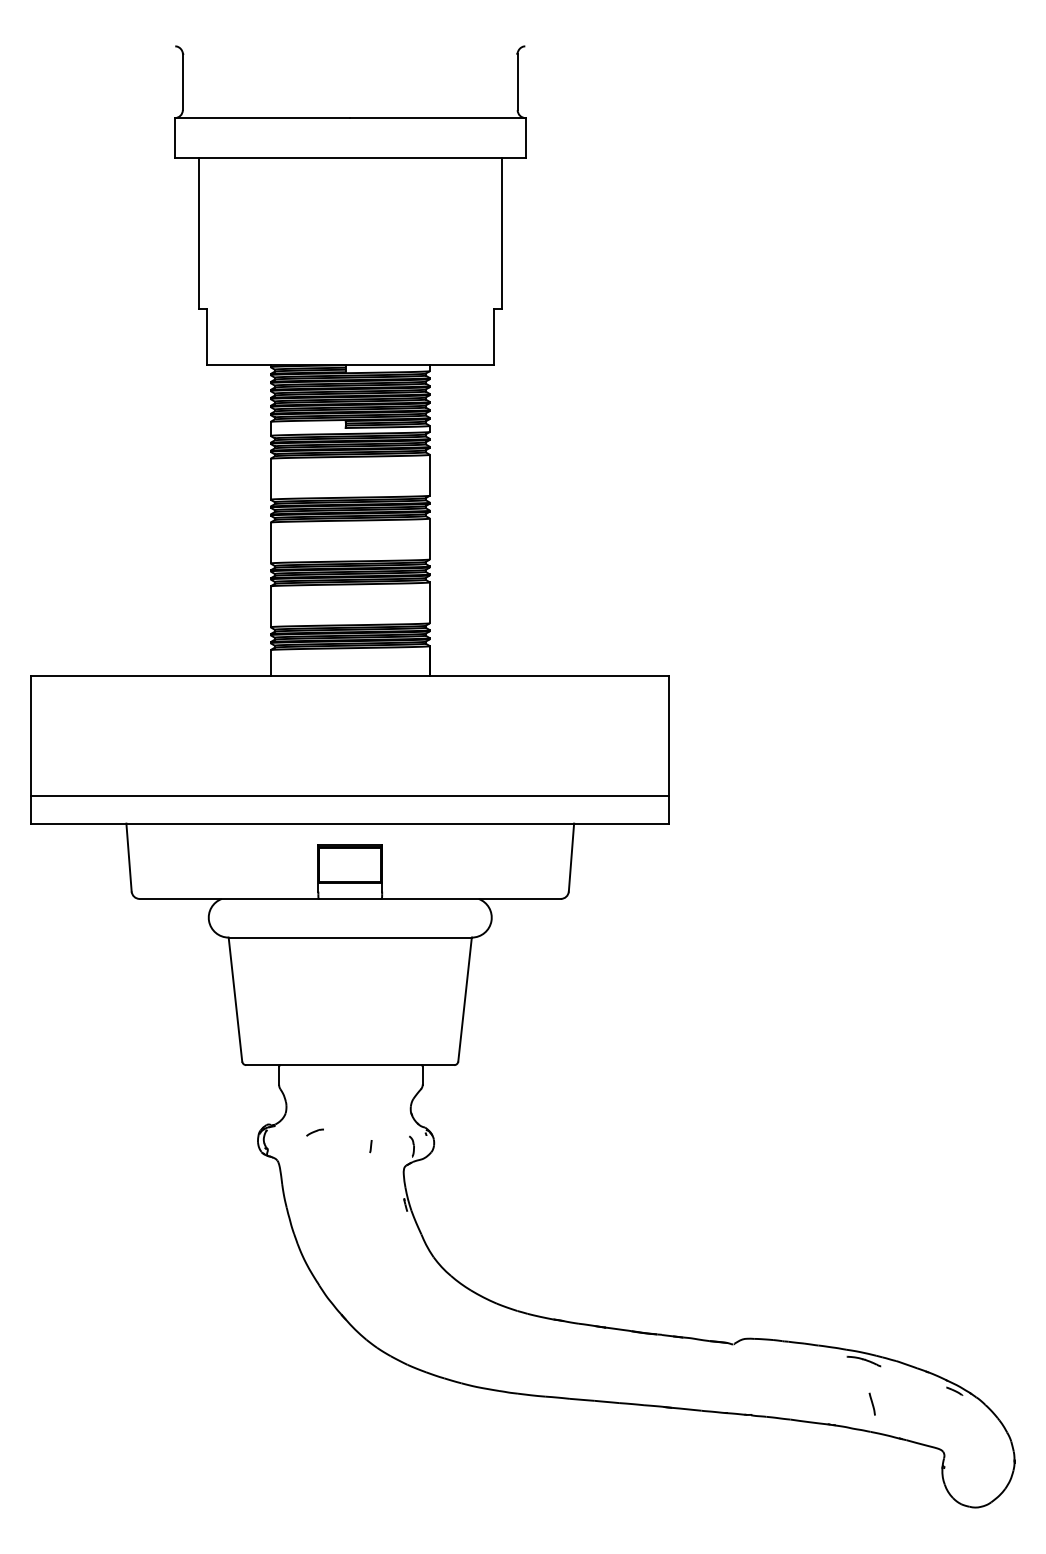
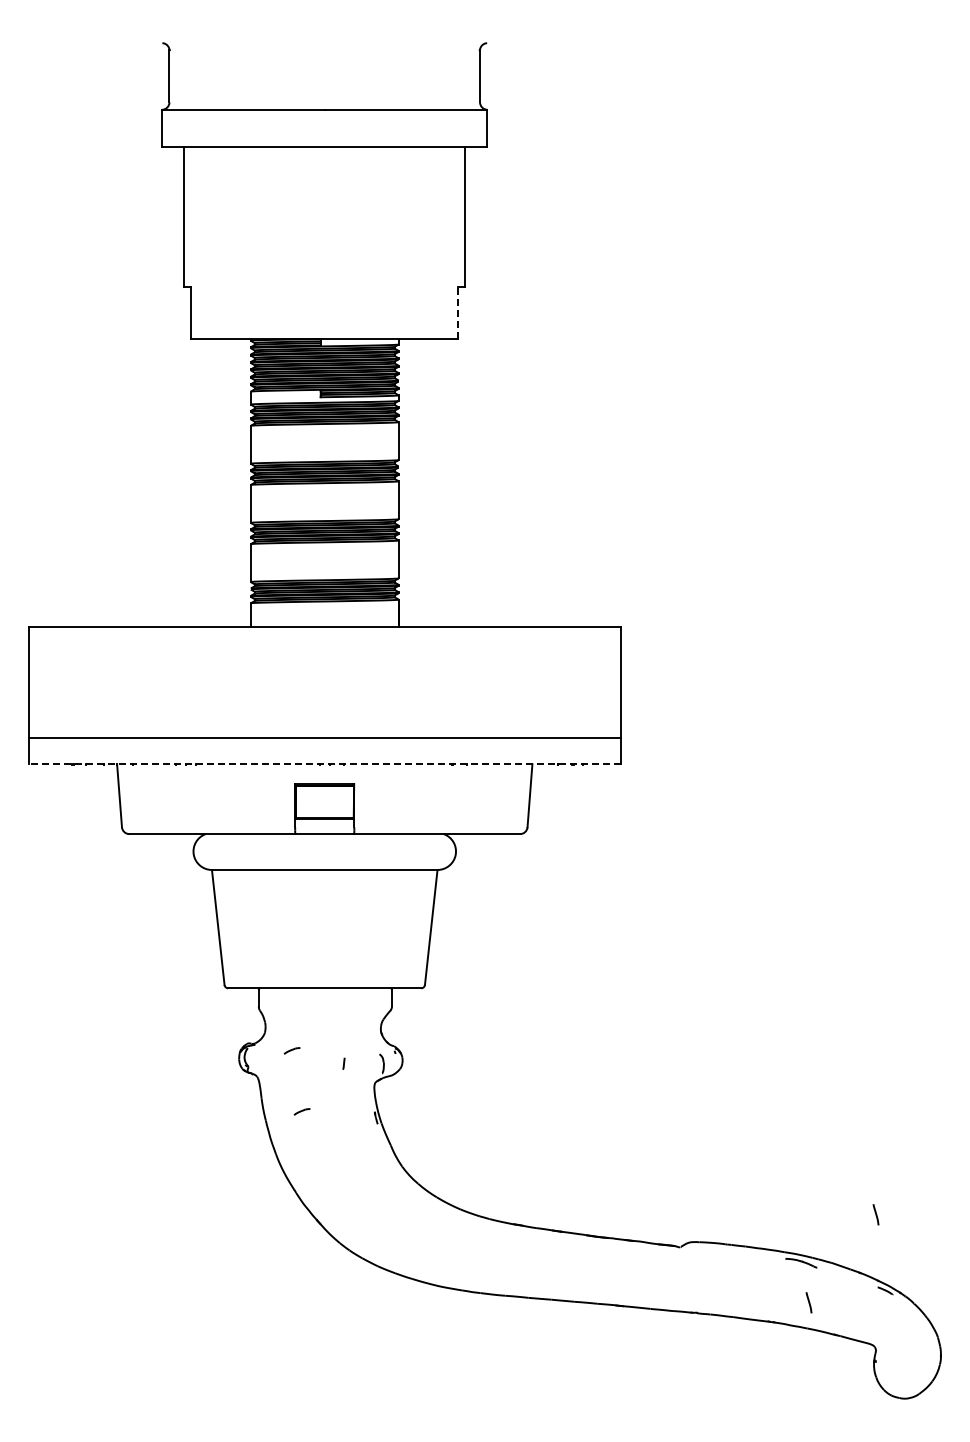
line: (494, 337) -> (458, 313), solid -> dashed
line: (349, 823) -> (324, 764), solid -> dashed
line: (325, 1197) -> (301, 1111), added
line: (943, 1308) -> (875, 1214), added

